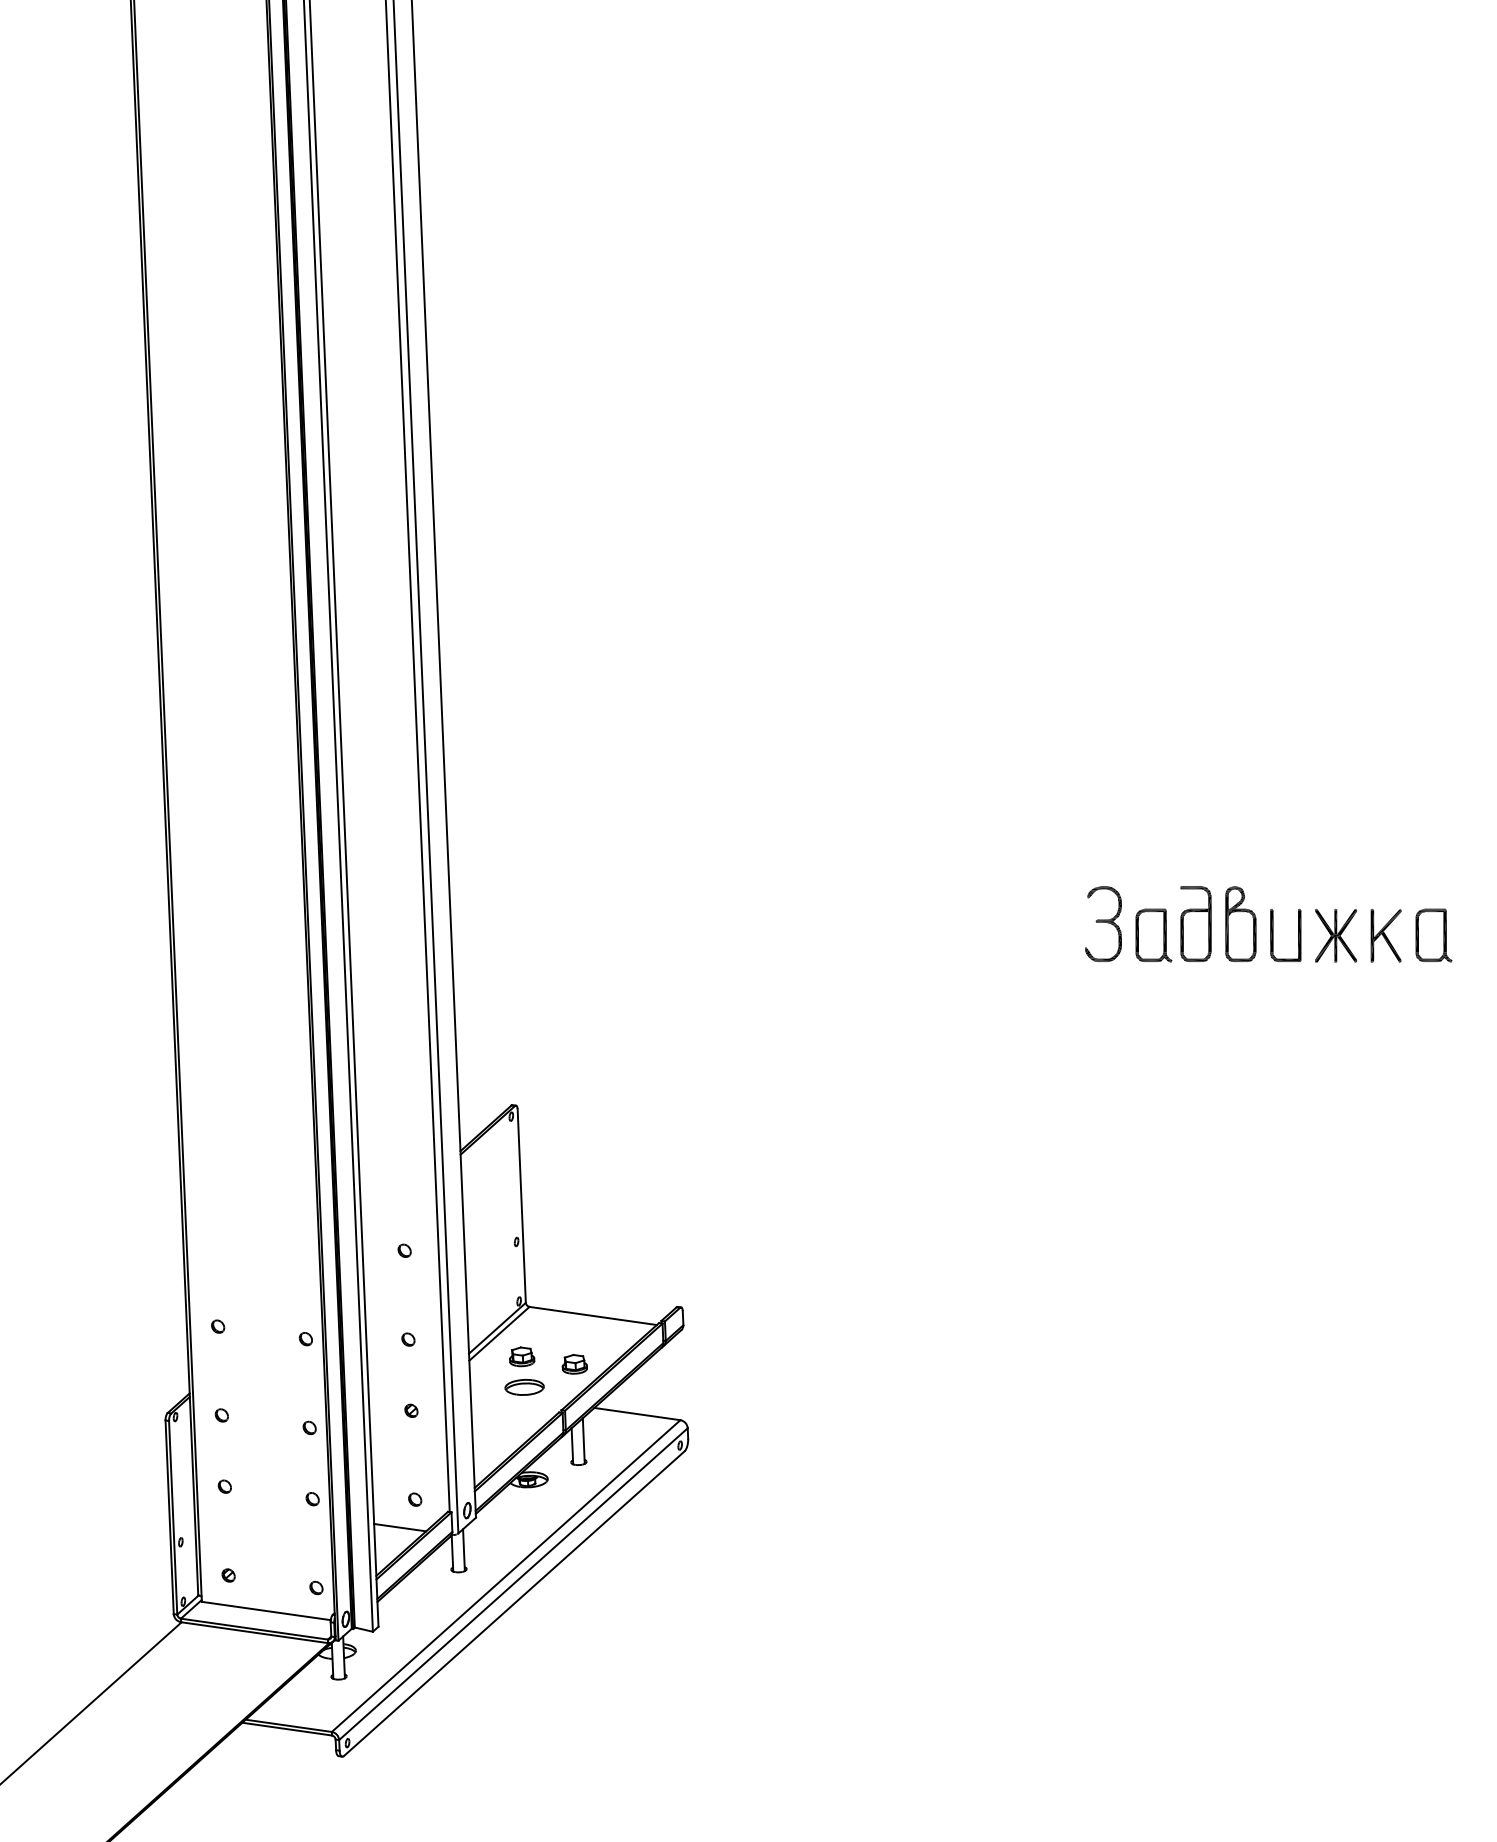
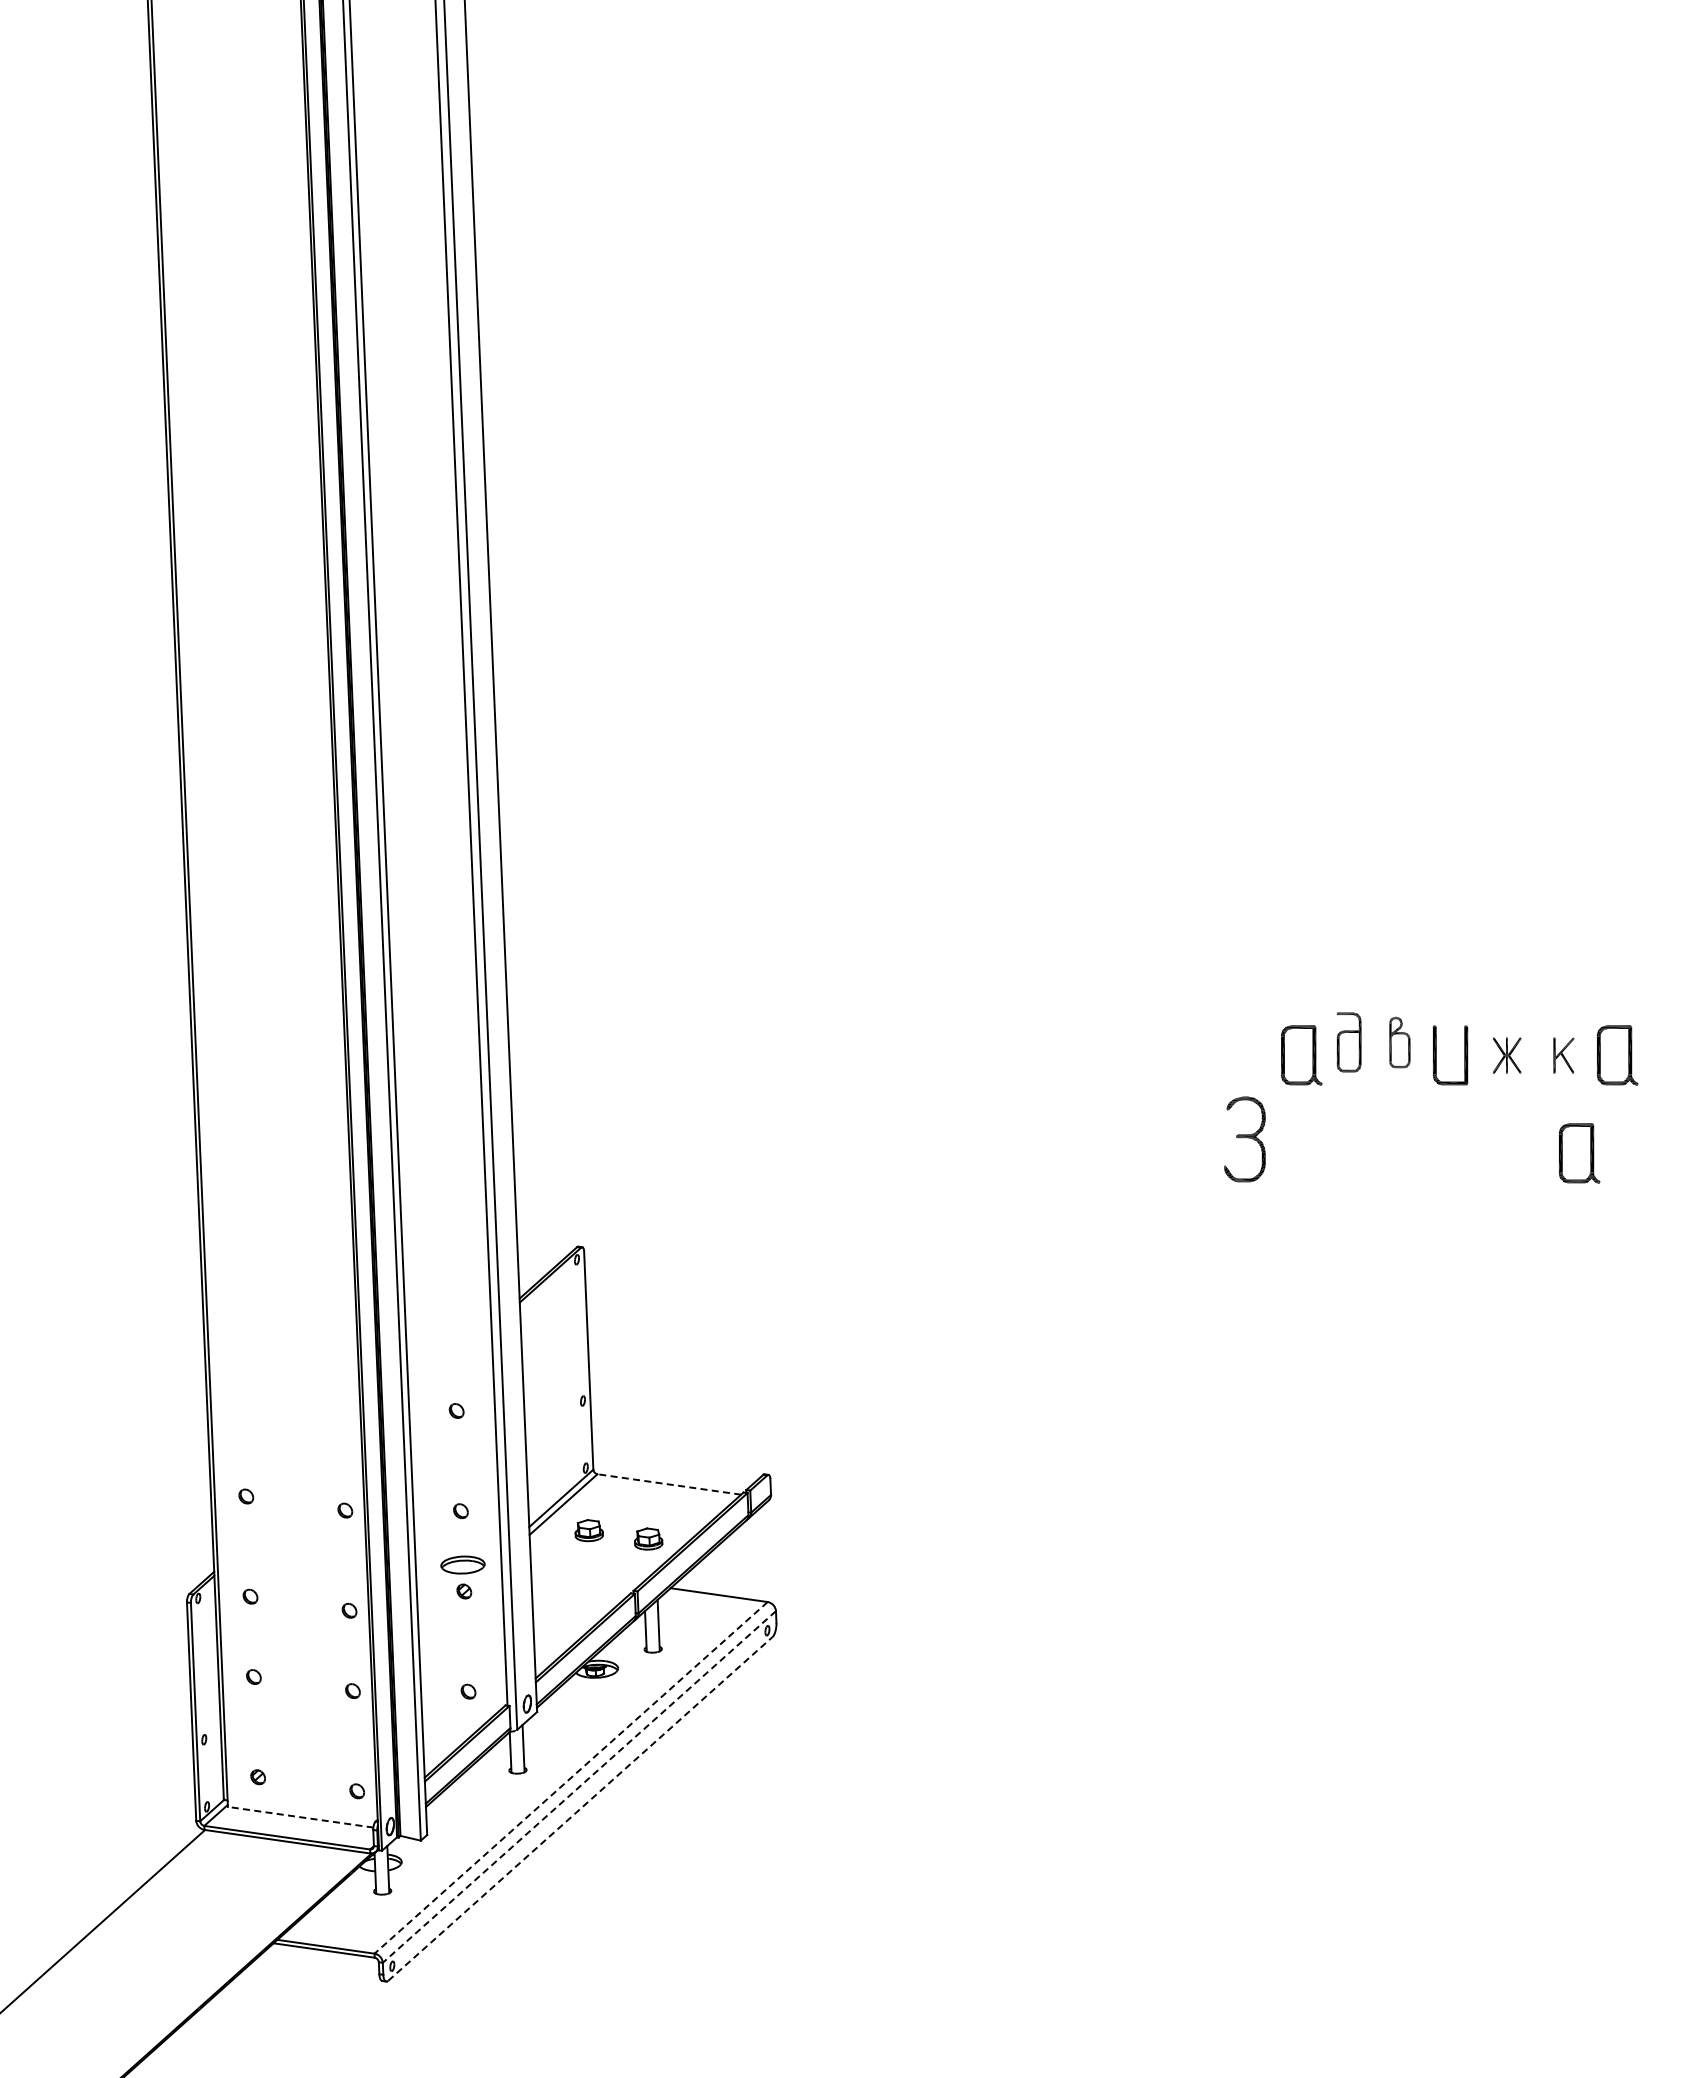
part: (1103, 924) -> (1244, 1139), moved
part: (1195, 924) -> (1348, 1042), size x0.7
part: (1240, 924) -> (1399, 1042), size x0.6
part: (1335, 935) -> (1506, 1055), size x0.6
part: (1385, 935) -> (1563, 1055), size x0.6
part: (1400, 1022) -> (1579, 1153), added
line: (593, 1315) -> (669, 1484), solid -> dashed
part: (524, 1386) -> (462, 1564), moved
line: (400, 1527) -> (451, 1723), removed
line: (506, 1575) -> (571, 1777), solid -> dashed
line: (513, 1583) -> (579, 1786), solid -> dashed
line: (514, 1604) -> (580, 1809), solid -> dashed
line: (266, 1611) -> (300, 1817), solid -> dashed

